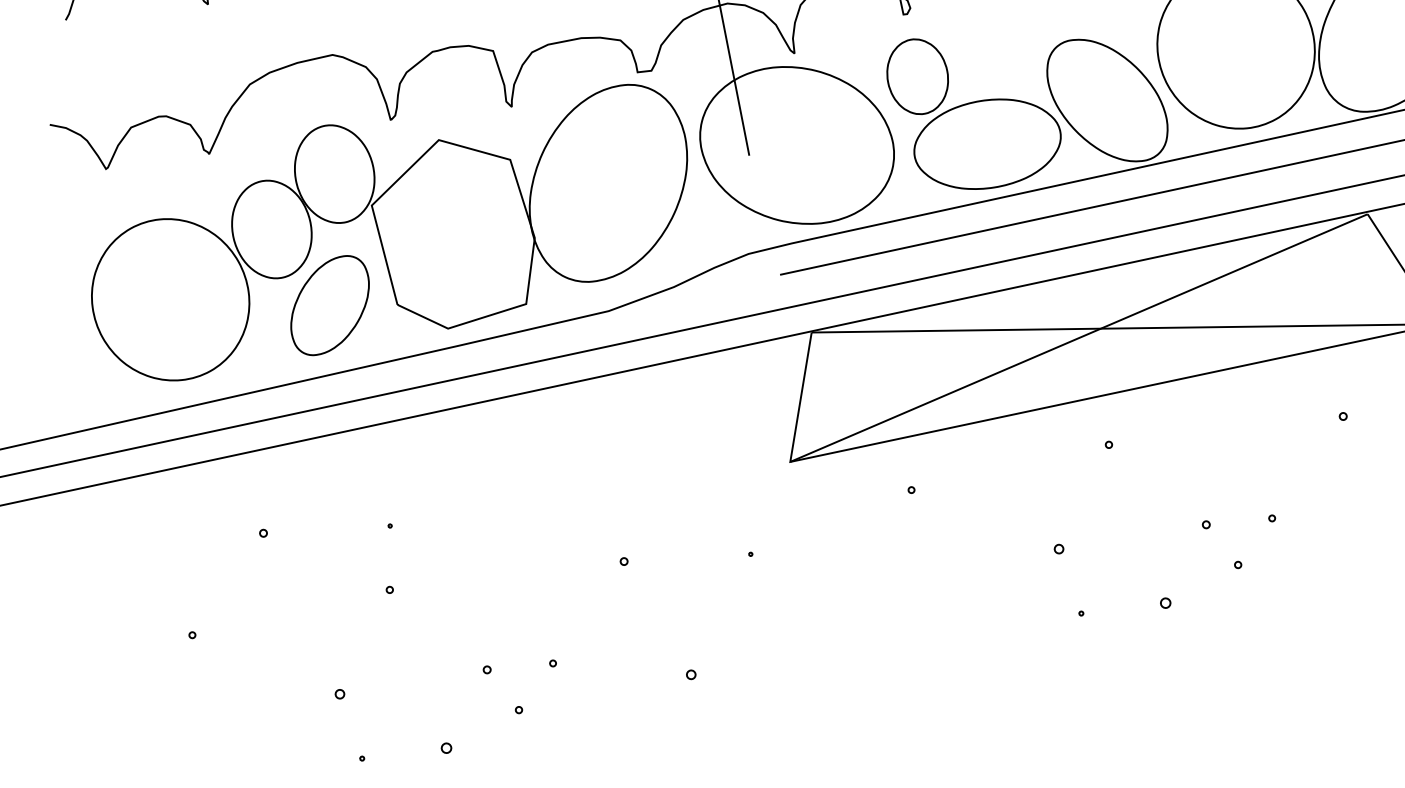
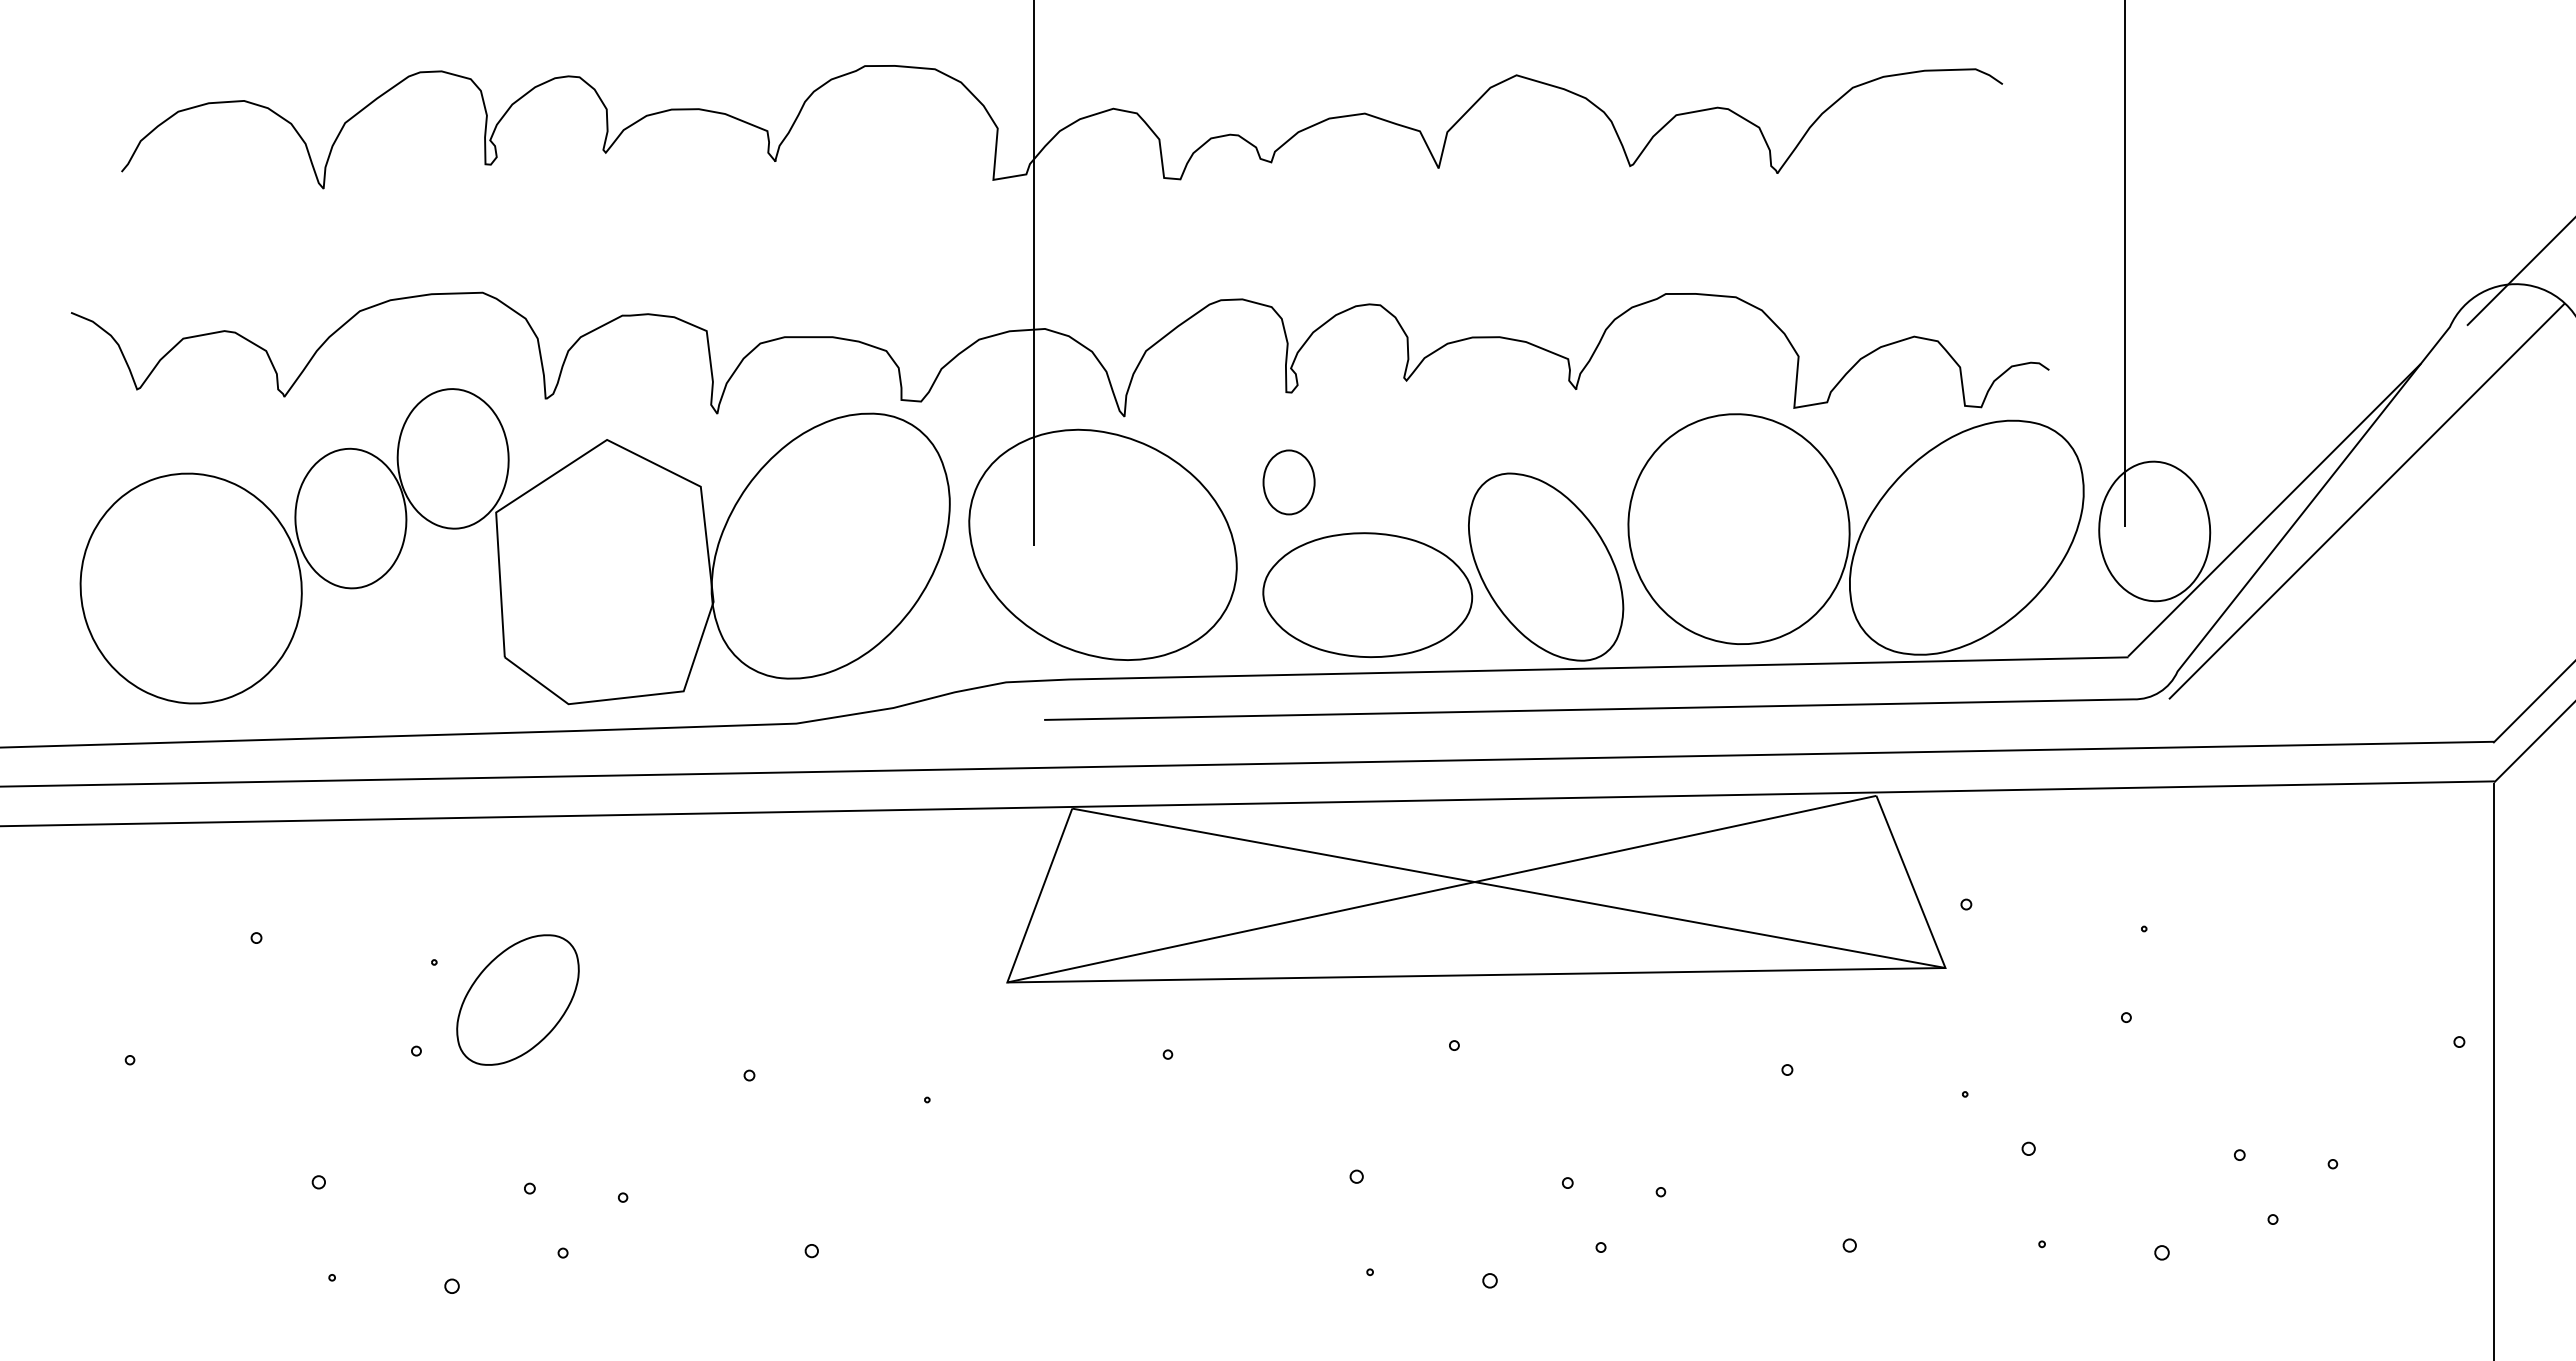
part: (917, 76) -> (1288, 482), size x0.6
part: (329, 305) -> (517, 999), moved

